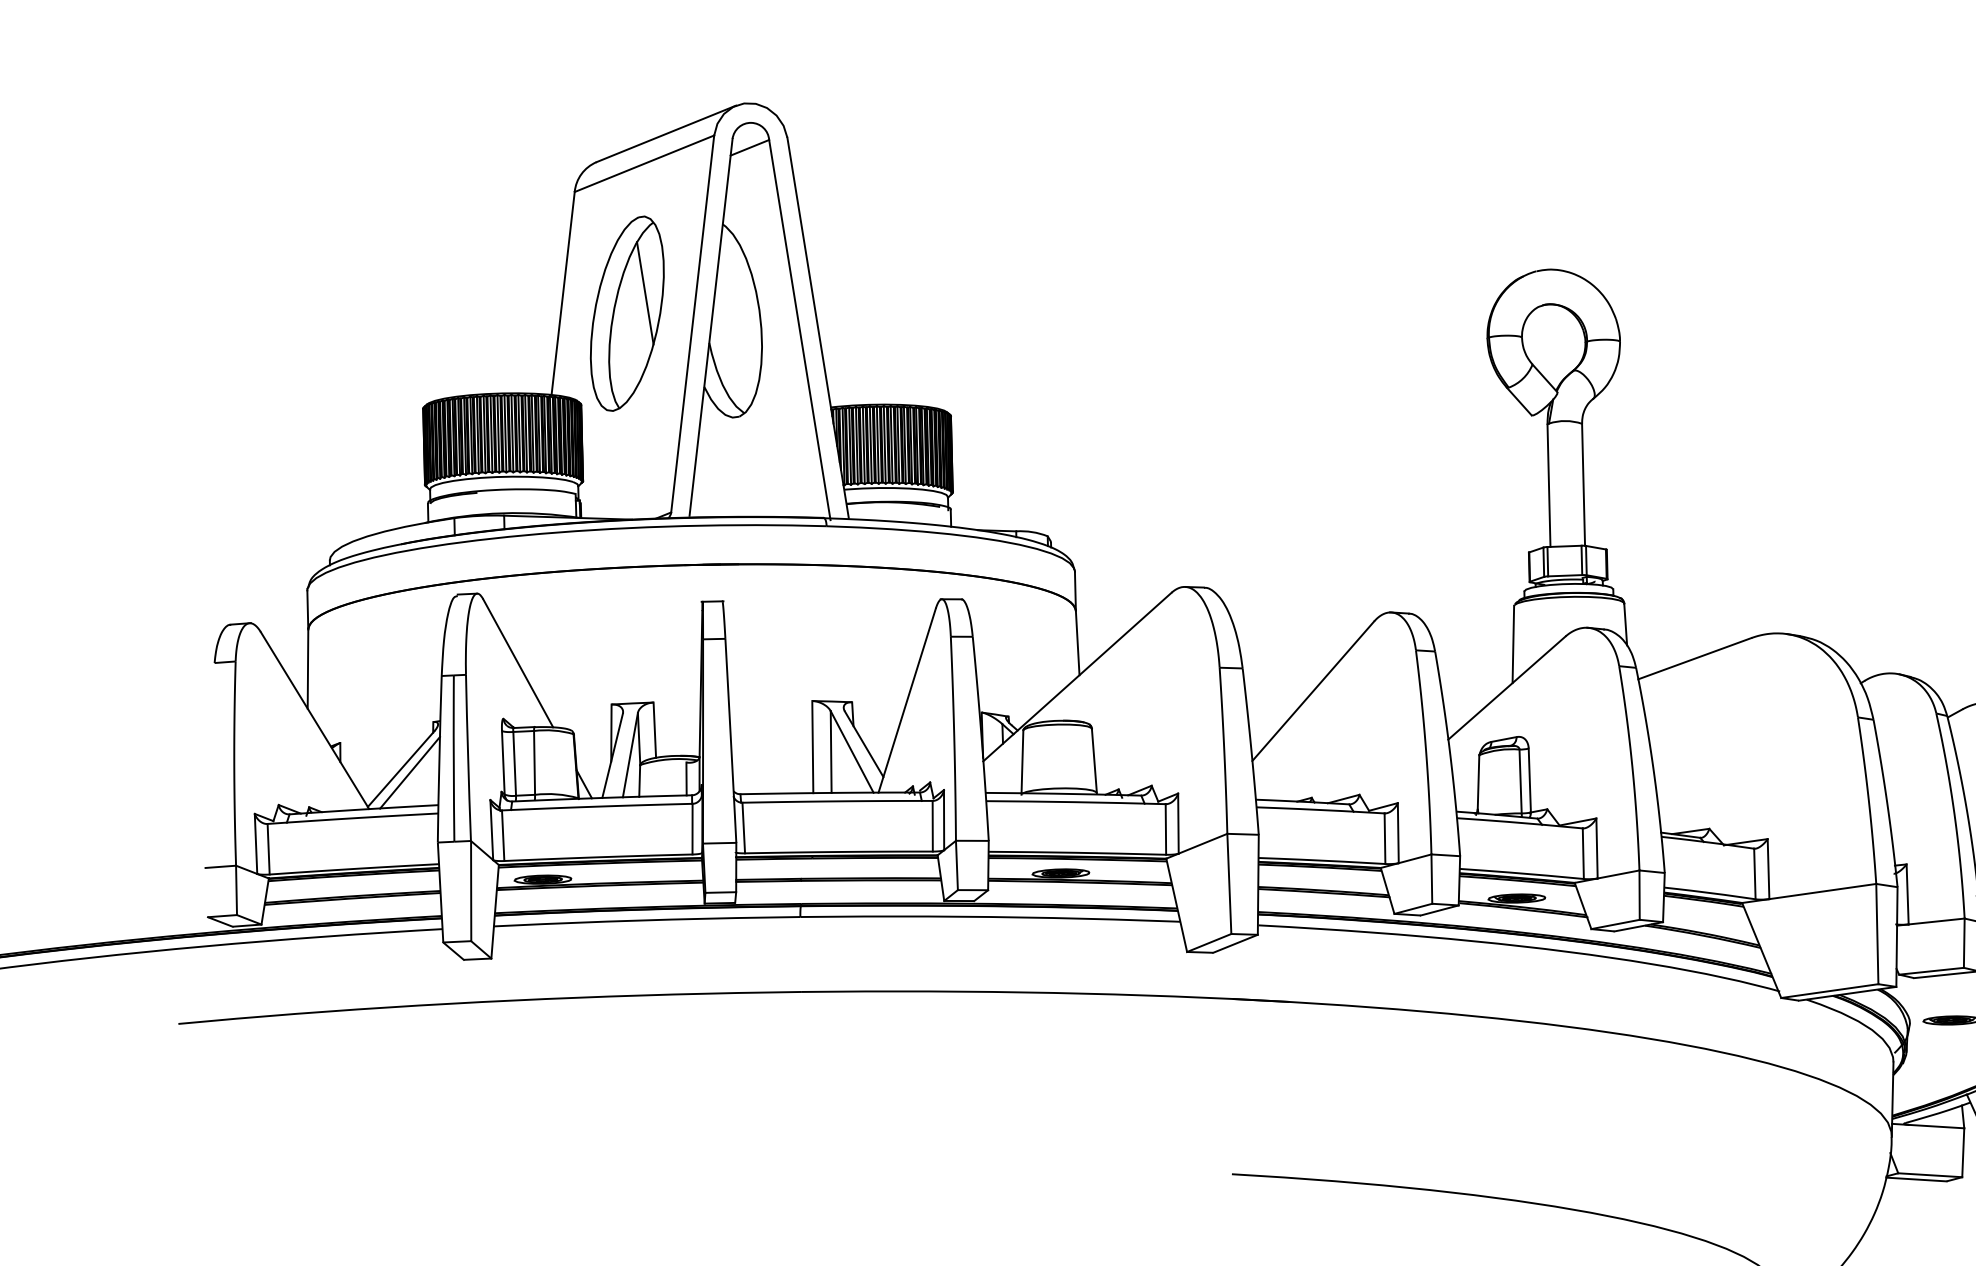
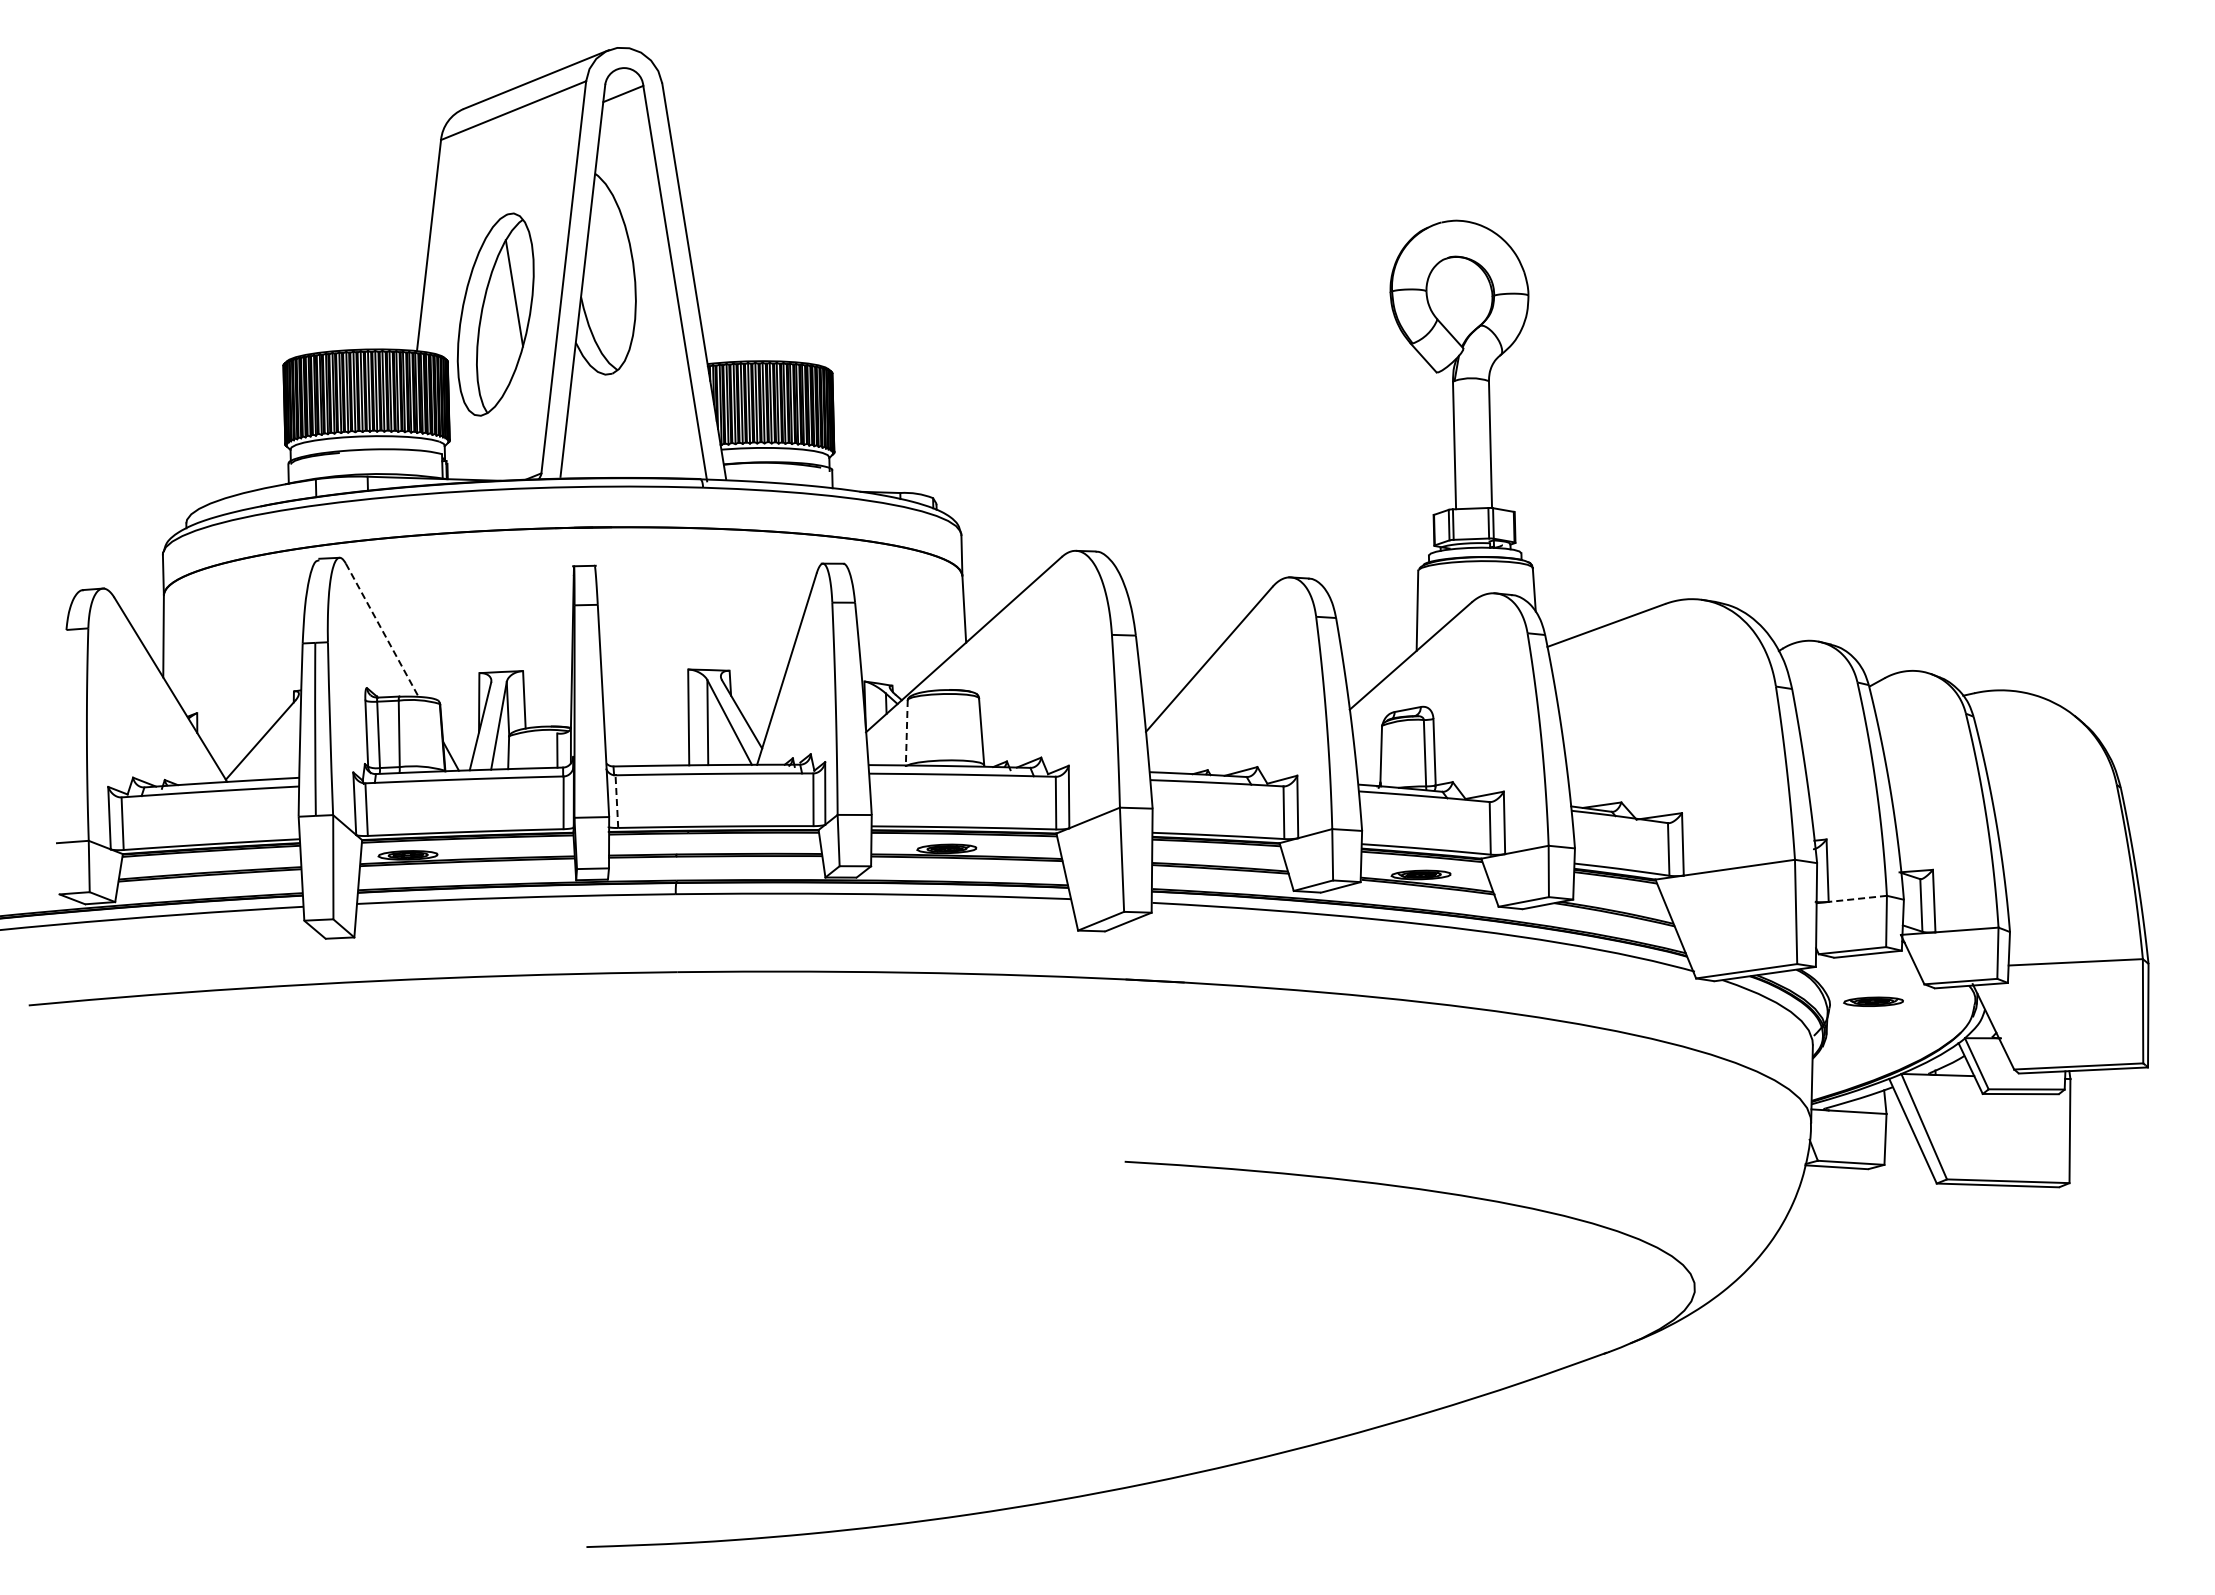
part: (627, 313) -> (495, 314), moved
line: (518, 663) -> (382, 630), solid -> dashed
line: (1022, 762) -> (906, 733), solid -> dashed
line: (409, 772) -> (269, 743), removed
line: (743, 827) -> (616, 801), solid -> dashed
line: (1936, 921) -> (1857, 898), solid -> dashed

